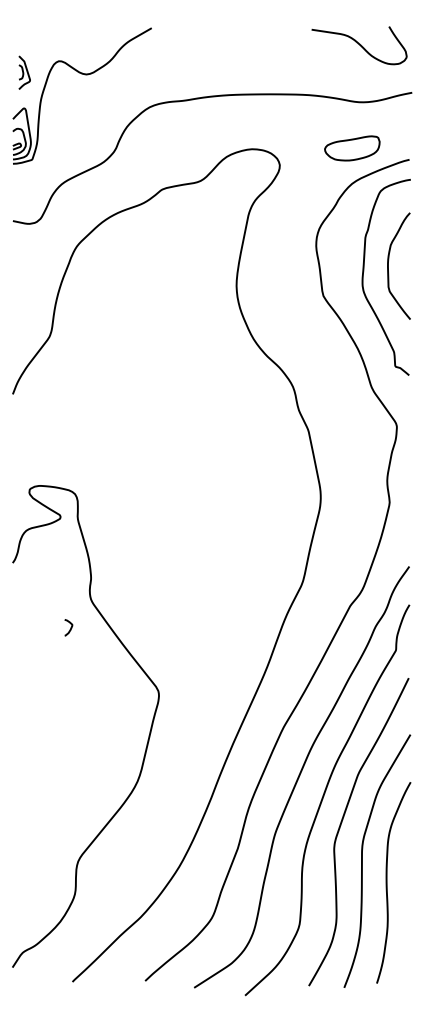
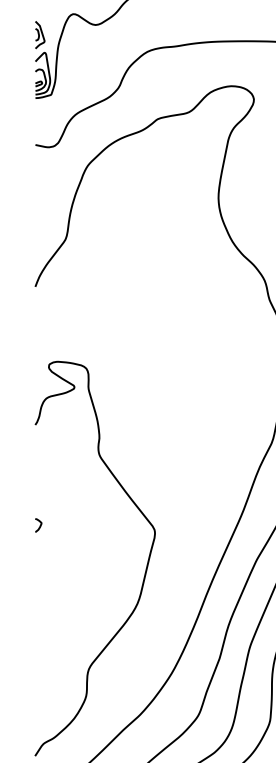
part: (24, 72) -> (40, 34), moved
curve: (70, 627) -> (40, 525), moved

